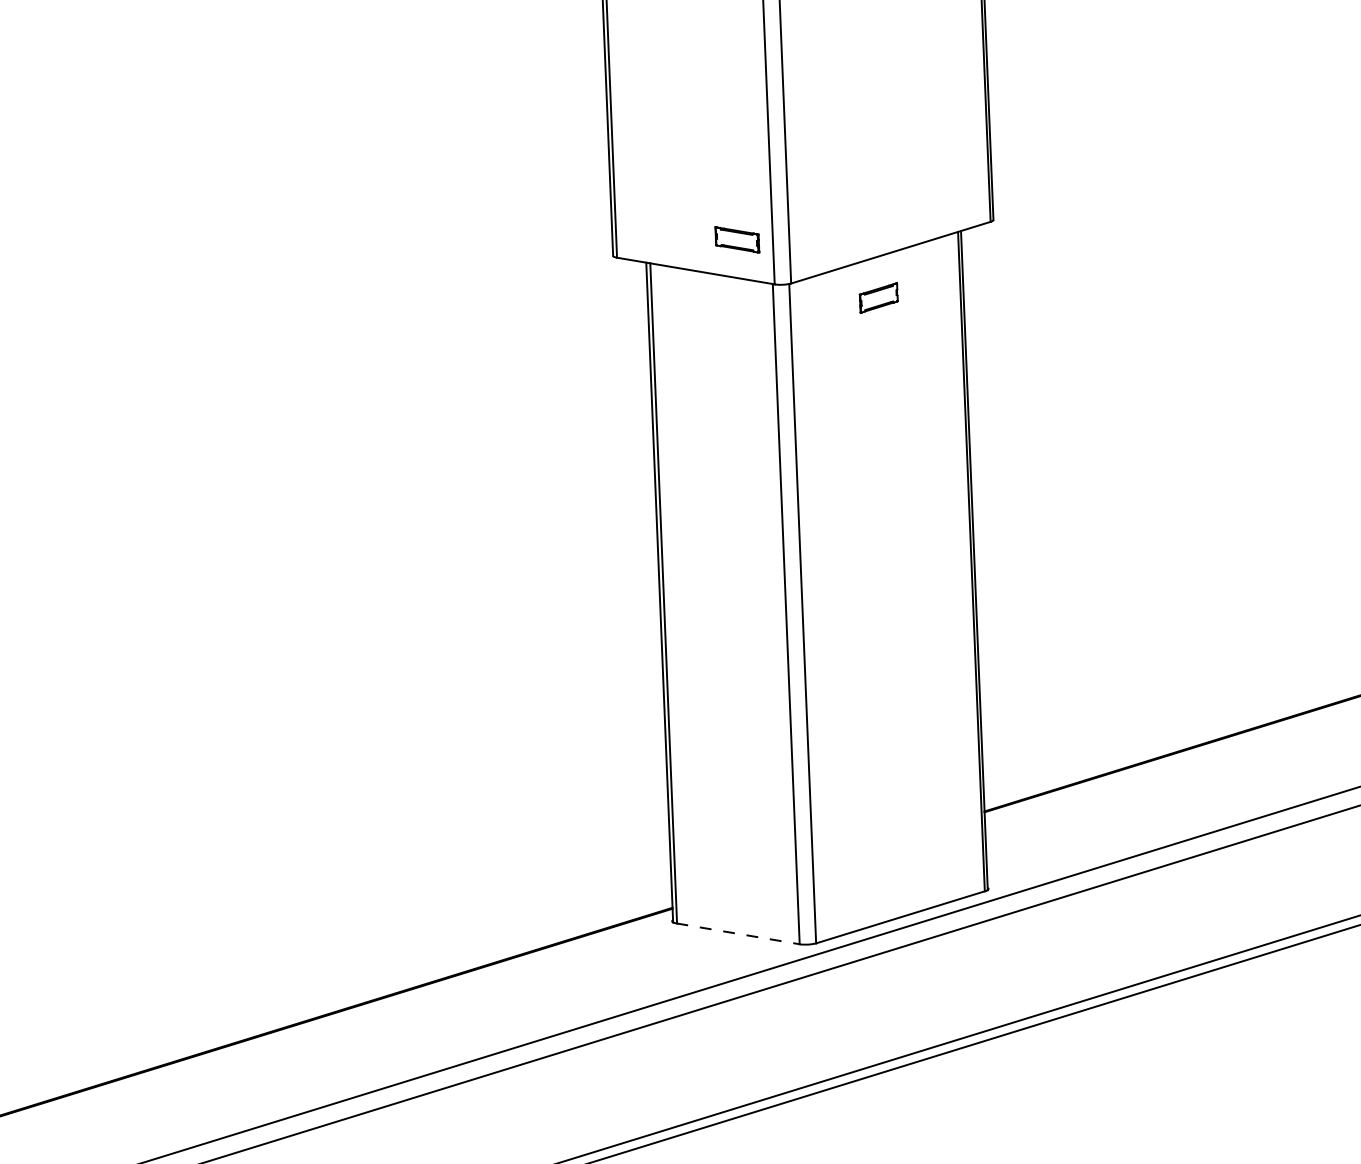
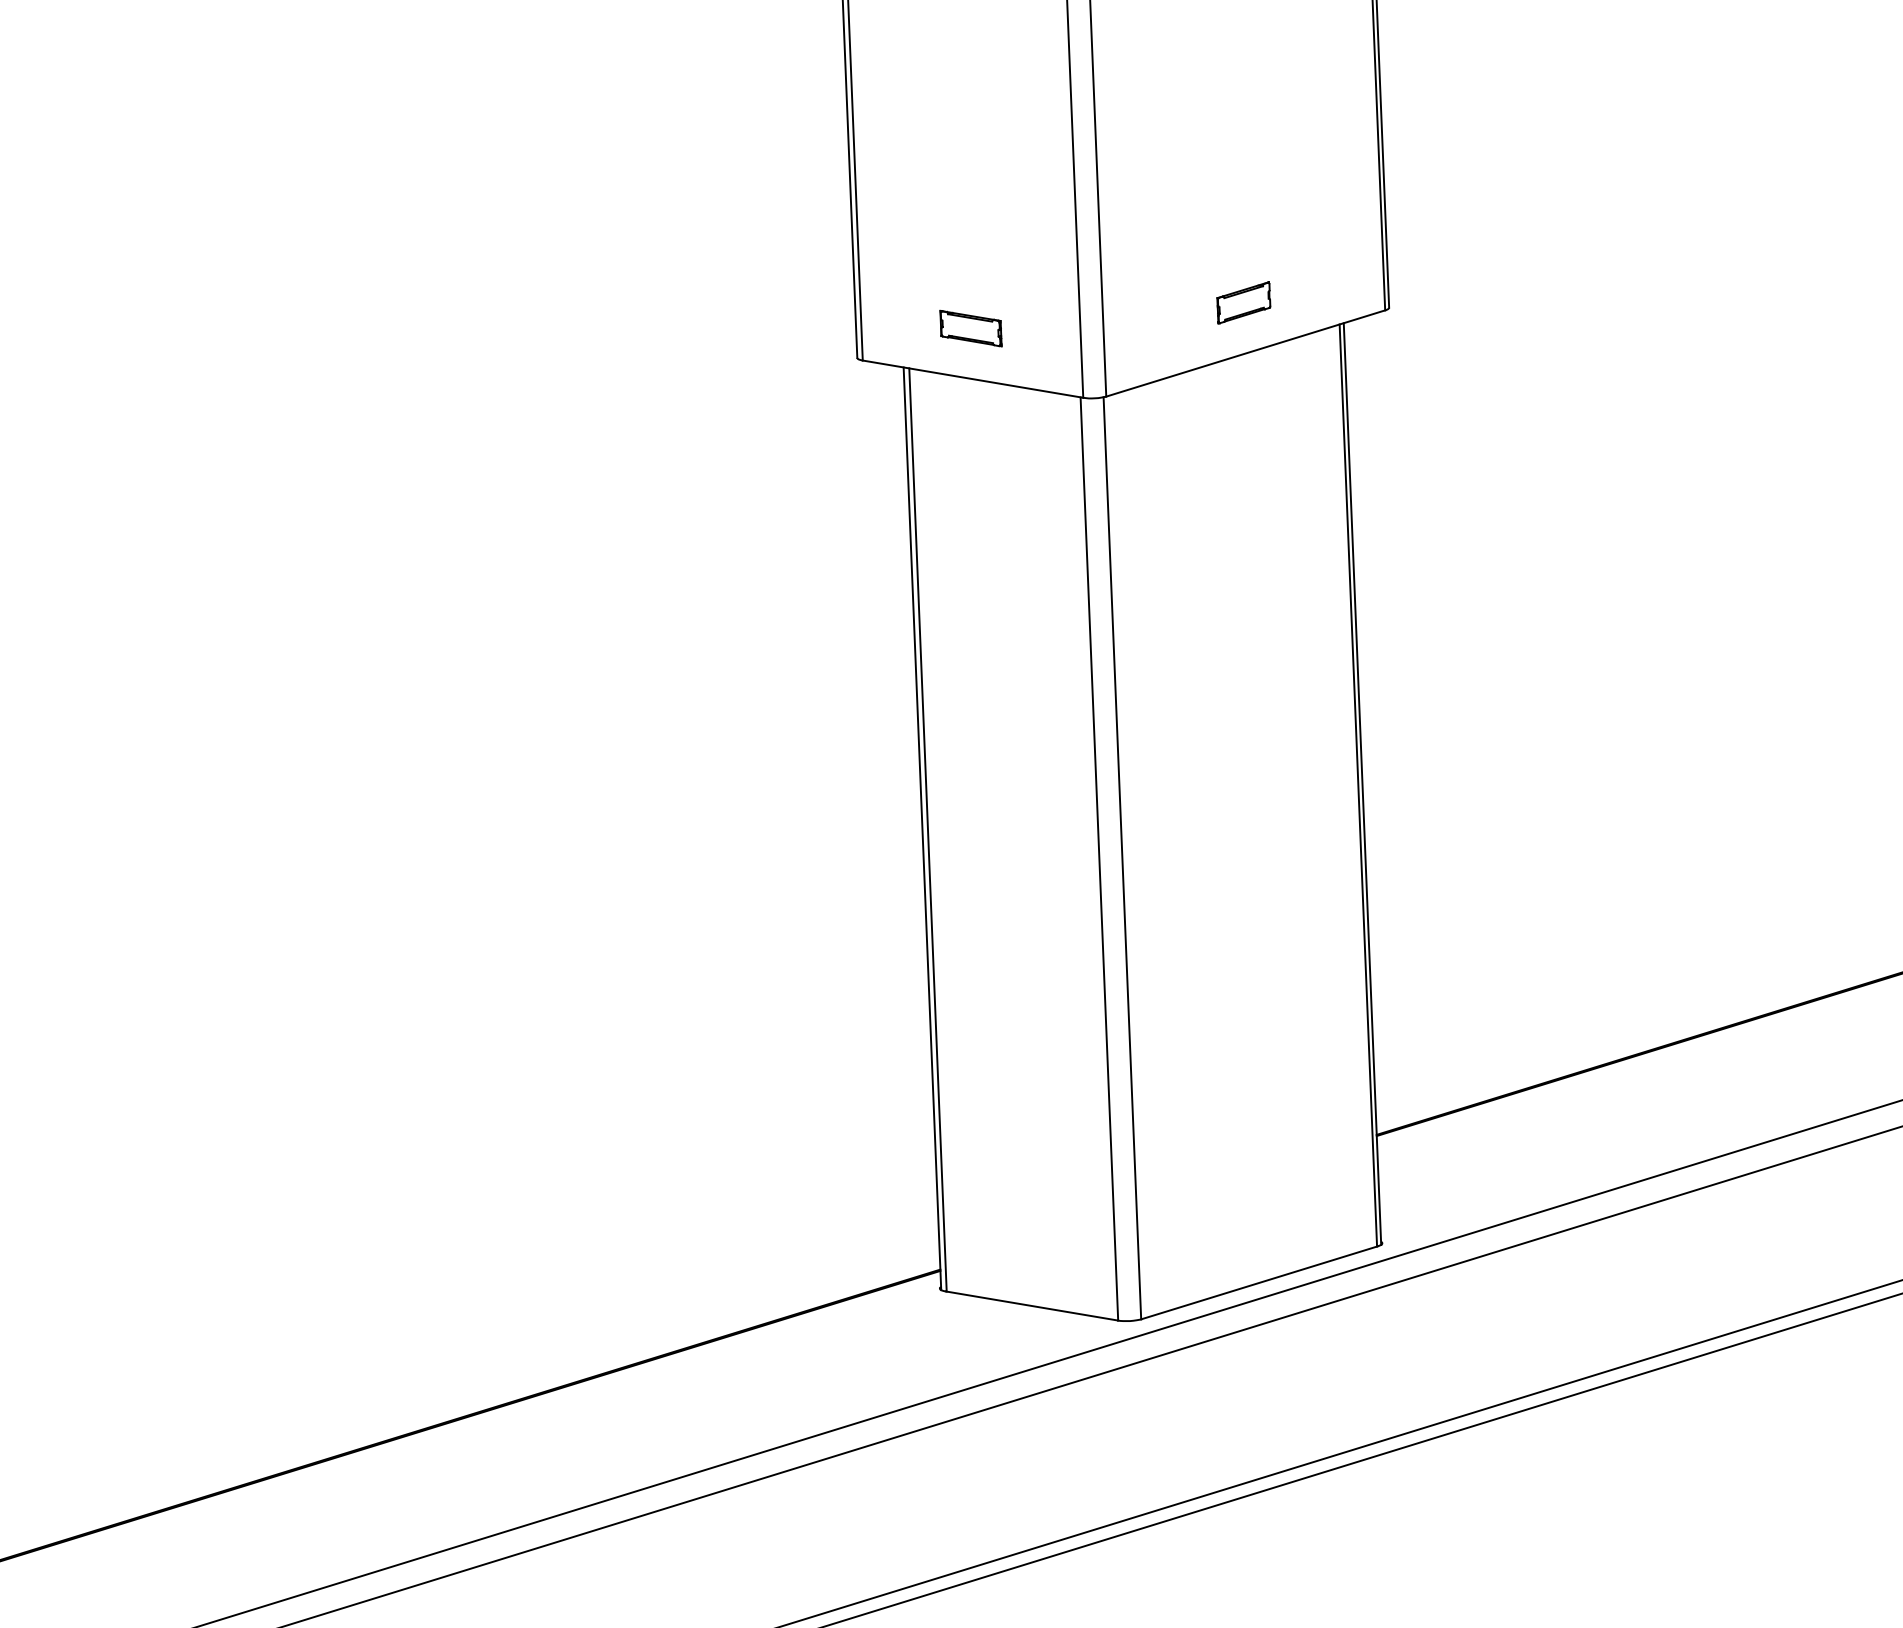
part: (736, 239) -> (970, 328), moved
part: (878, 297) -> (1243, 302), moved
line: (737, 933) -> (1031, 1305), dashed -> solid

